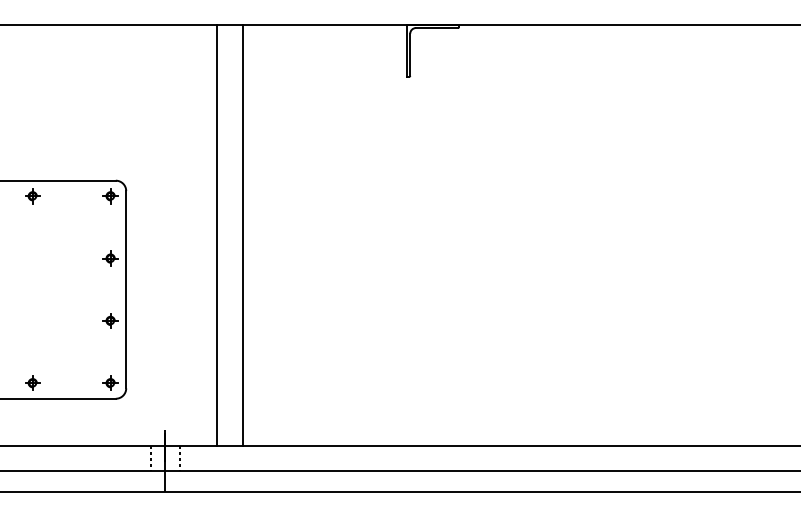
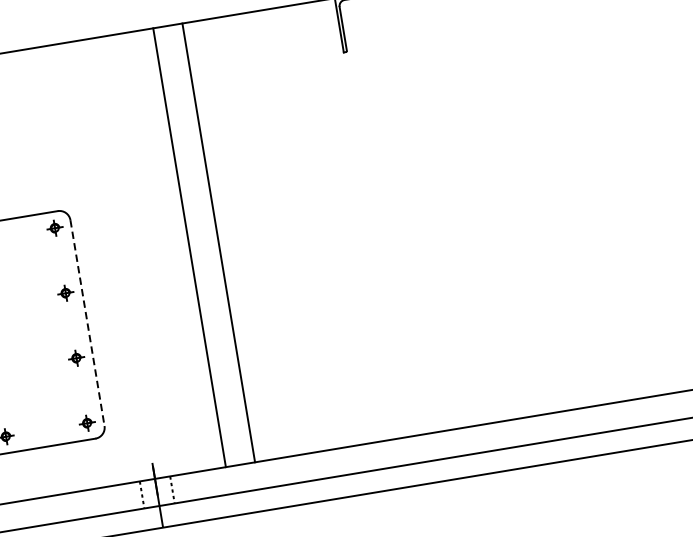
line: (217, 234) -> (189, 246), moved
line: (243, 234) -> (219, 242), moved
line: (126, 289) -> (87, 322), solid -> dashed

